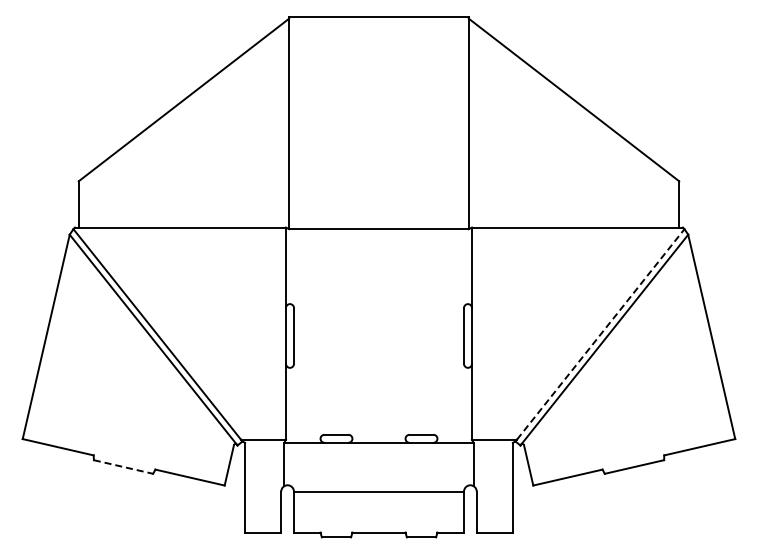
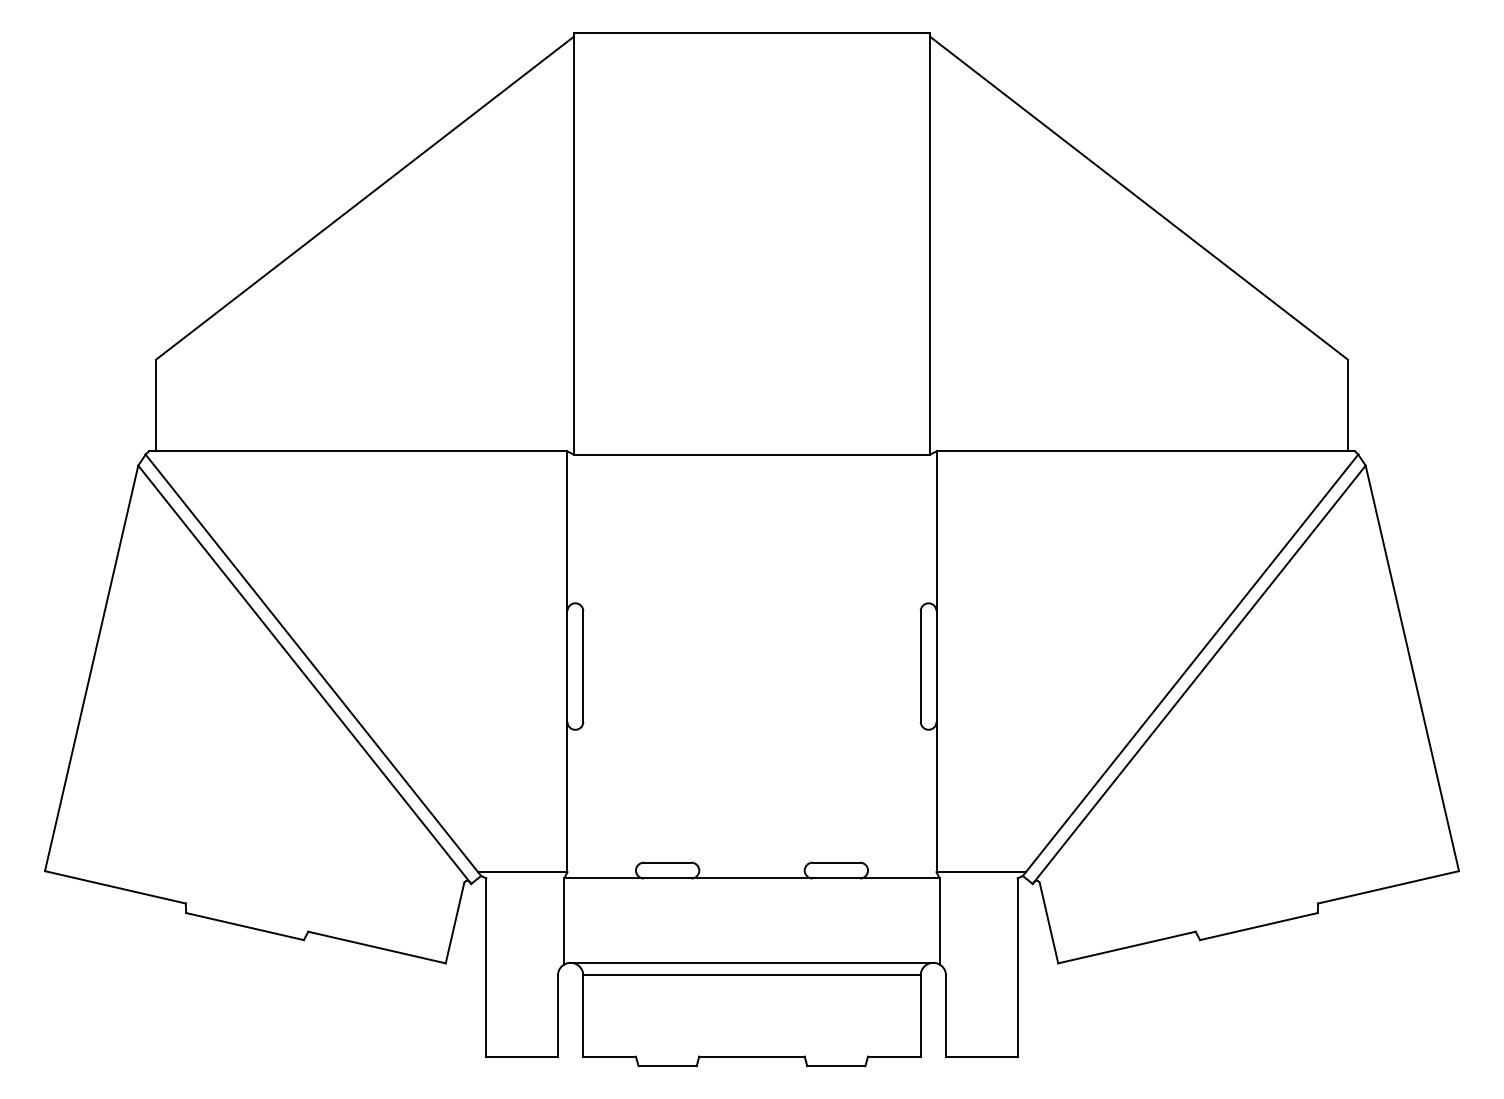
line: (601, 333) -> (1193, 661), dashed -> solid
line: (124, 467) -> (246, 927), dashed -> solid
line: (378, 485) -> (751, 963), added

